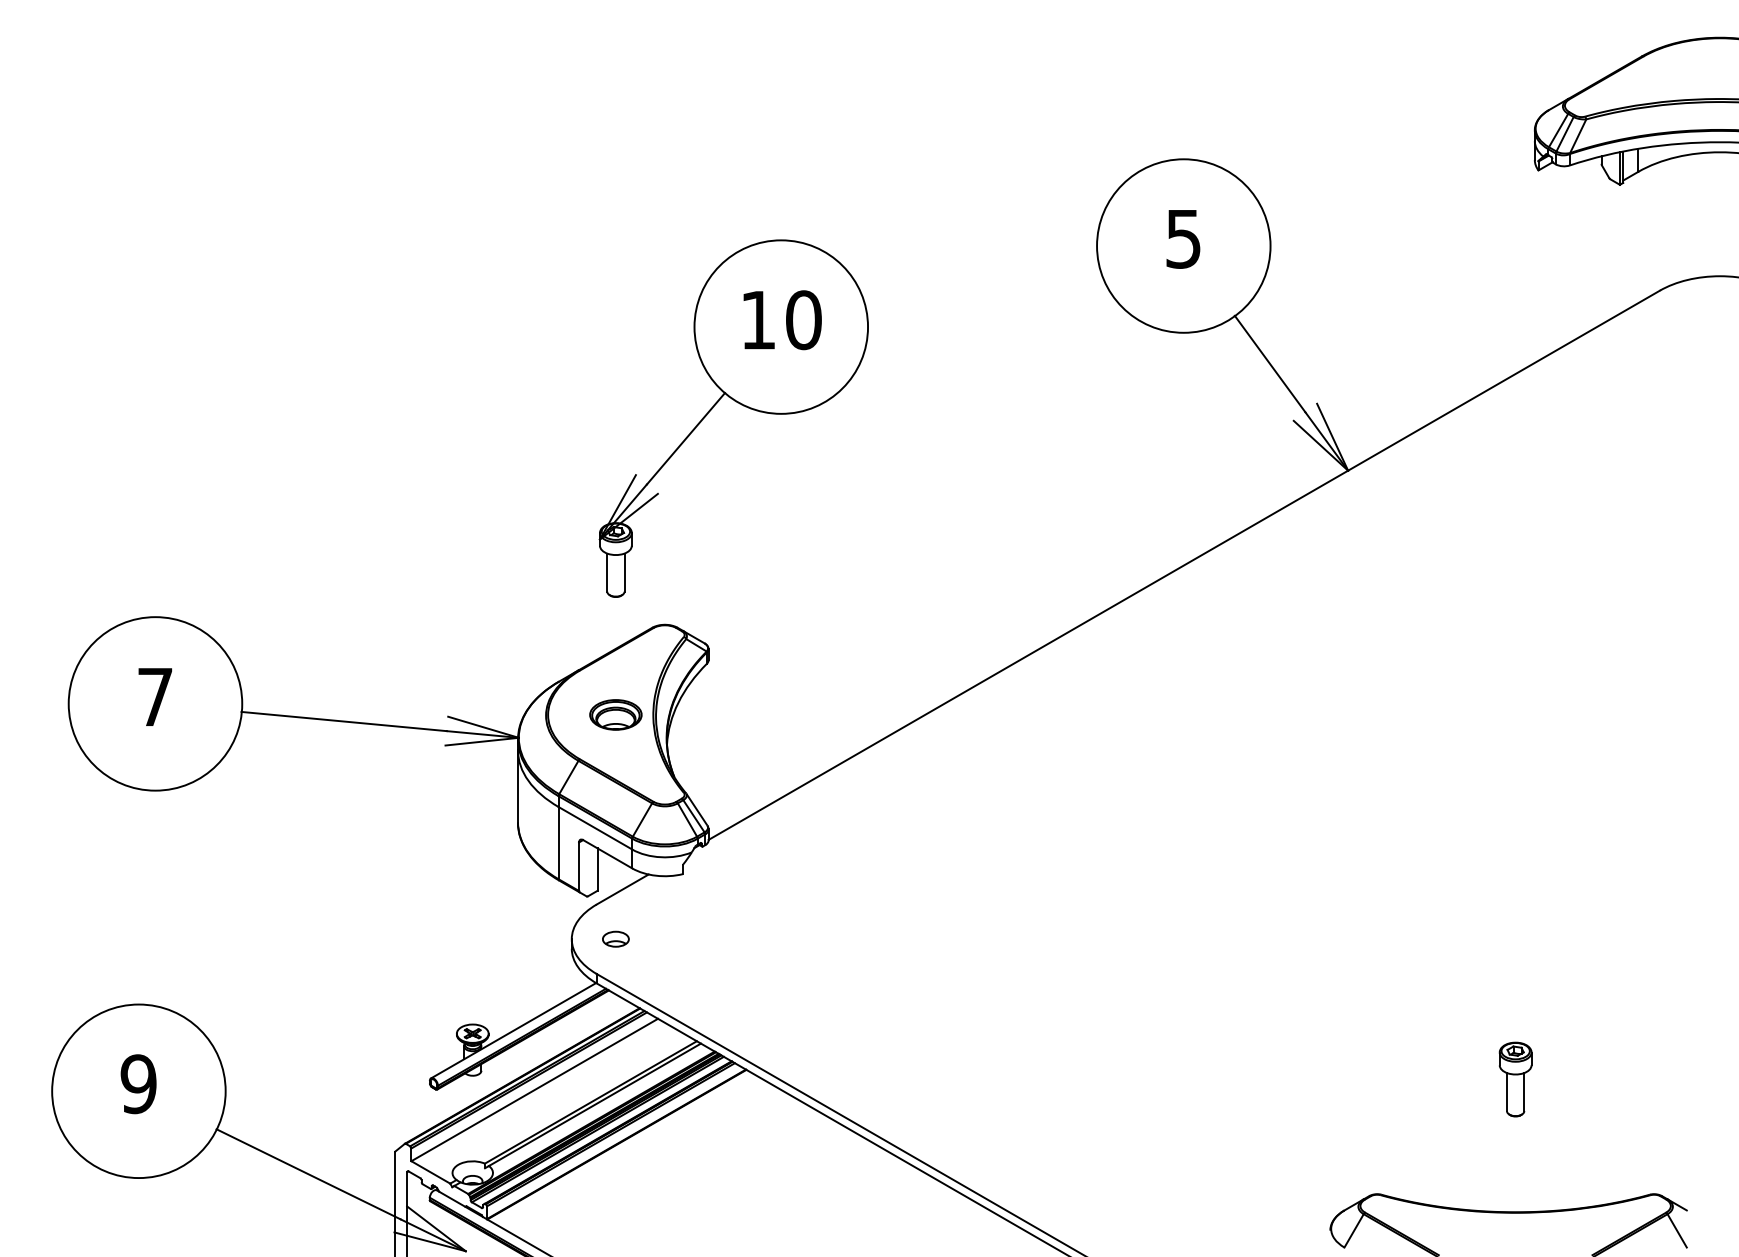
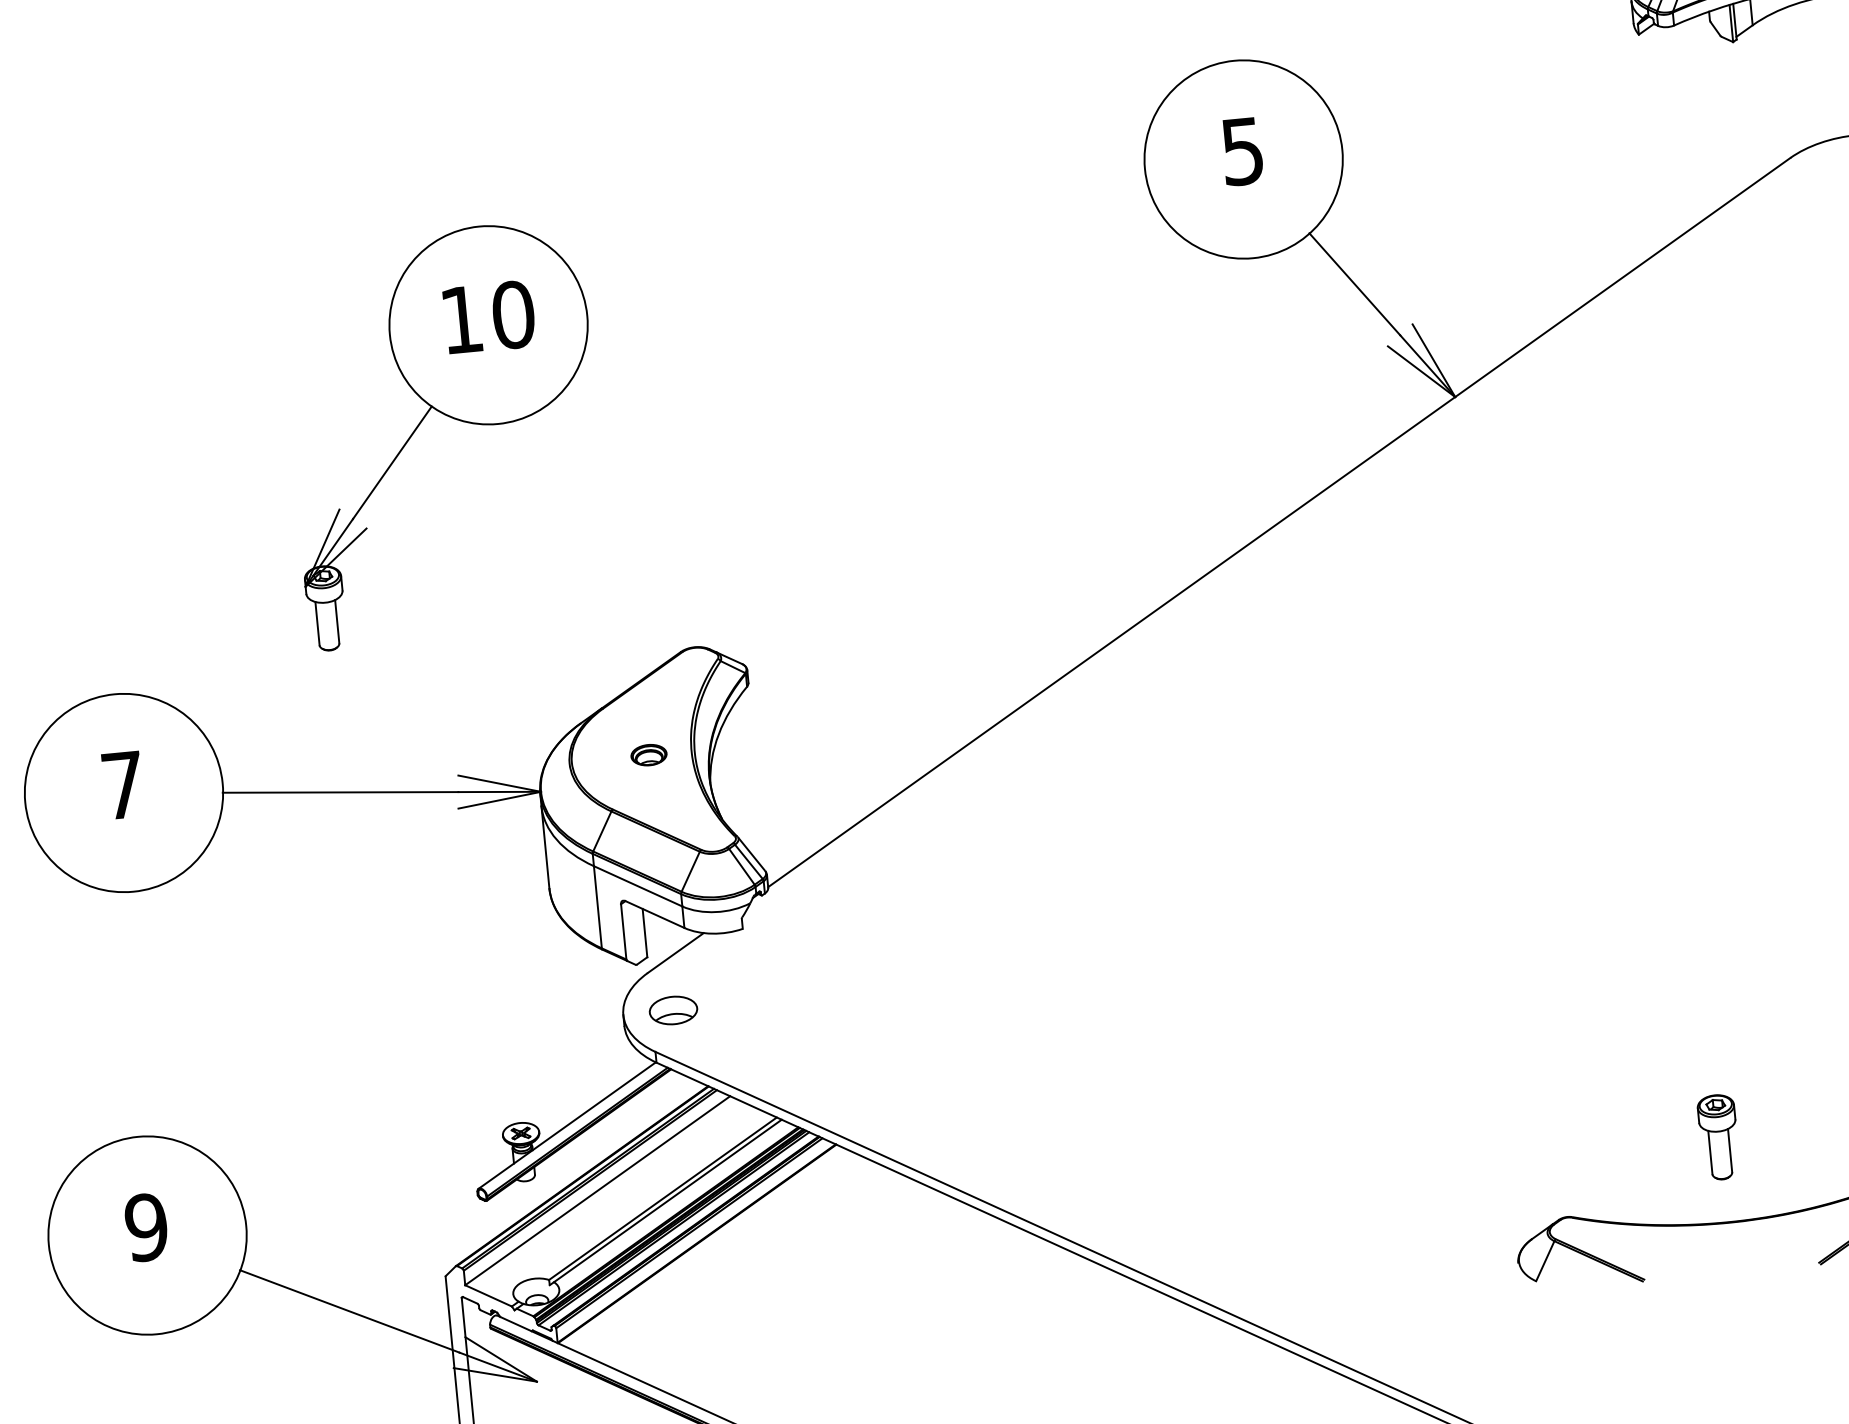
part: (739, 404) -> (449, 417), moved
part: (615, 714) -> (648, 754), size x0.6
part: (615, 938) -> (673, 1009), size x1.6
part: (1515, 1079) -> (1718, 1137), moved

